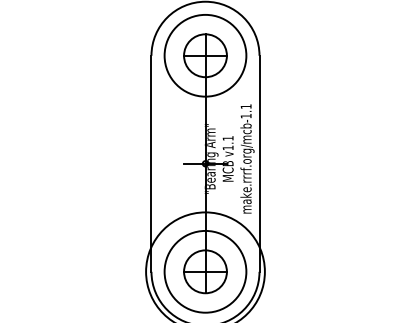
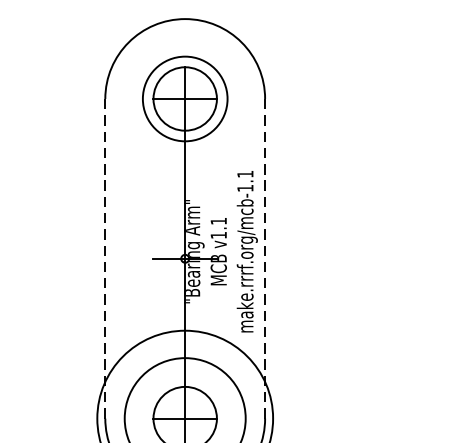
circle: (205, 55) -> (185, 98), size x0.7
line: (151, 163) -> (105, 258), solid -> dashed
line: (259, 163) -> (265, 258), solid -> dashed

